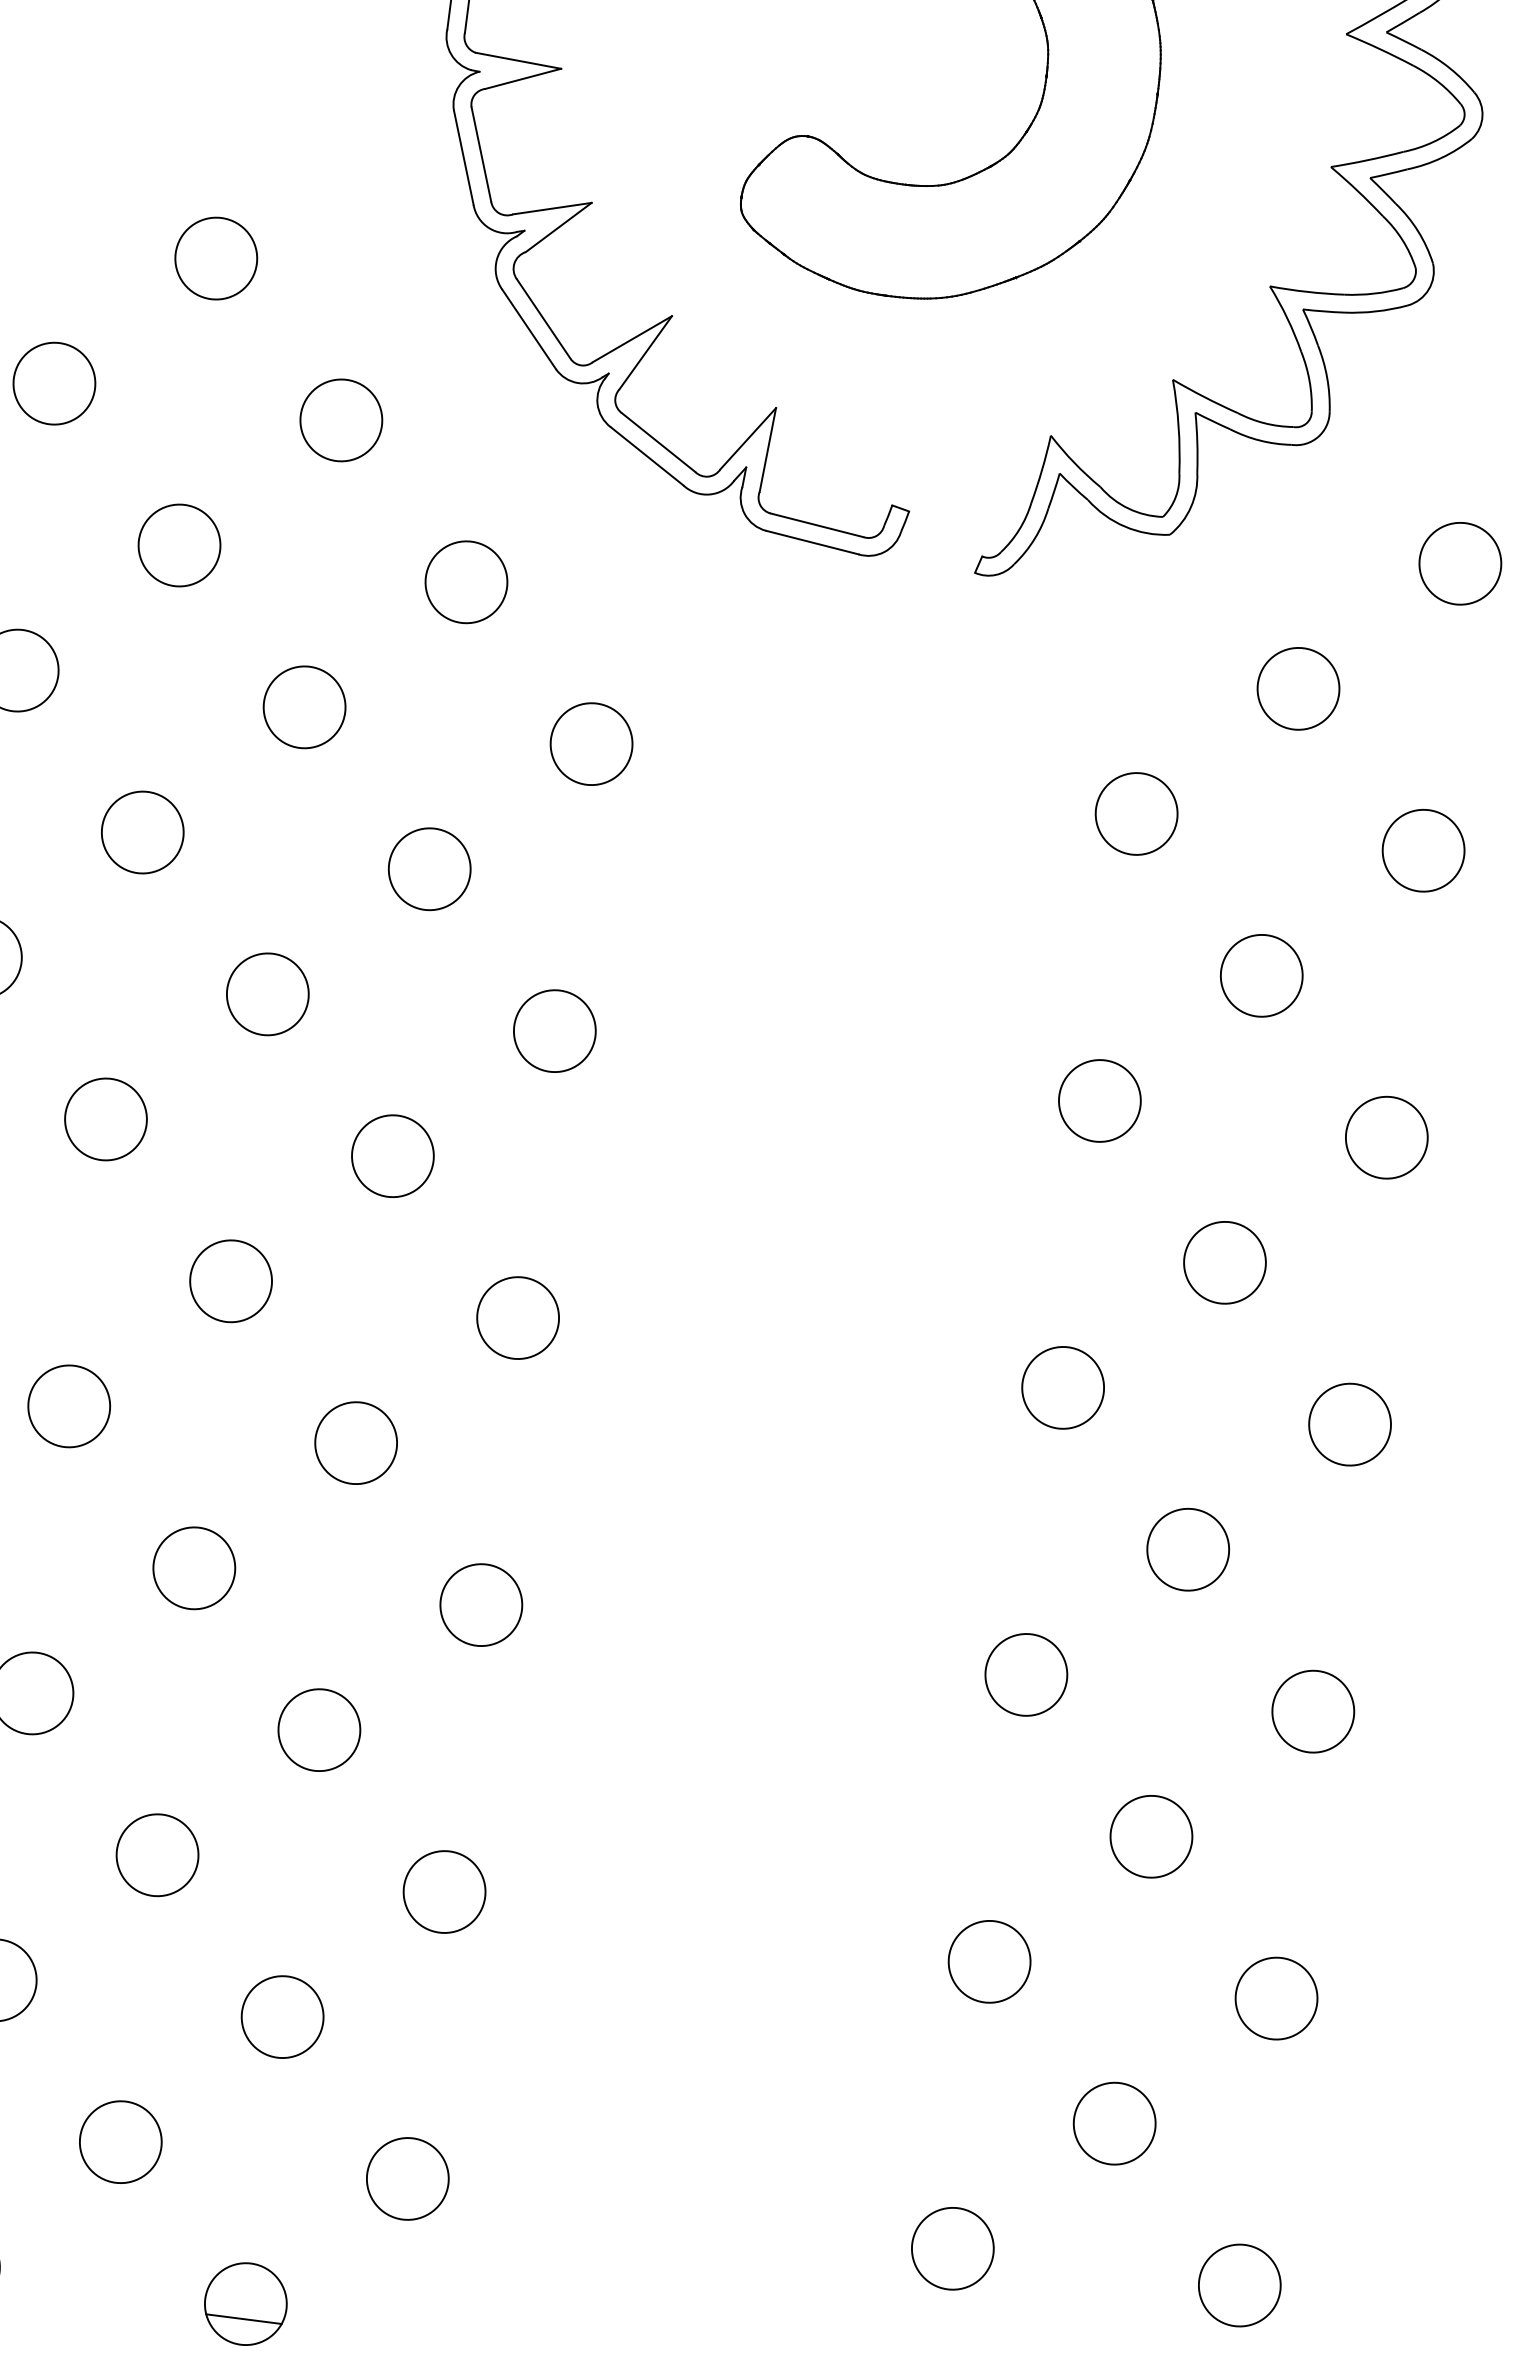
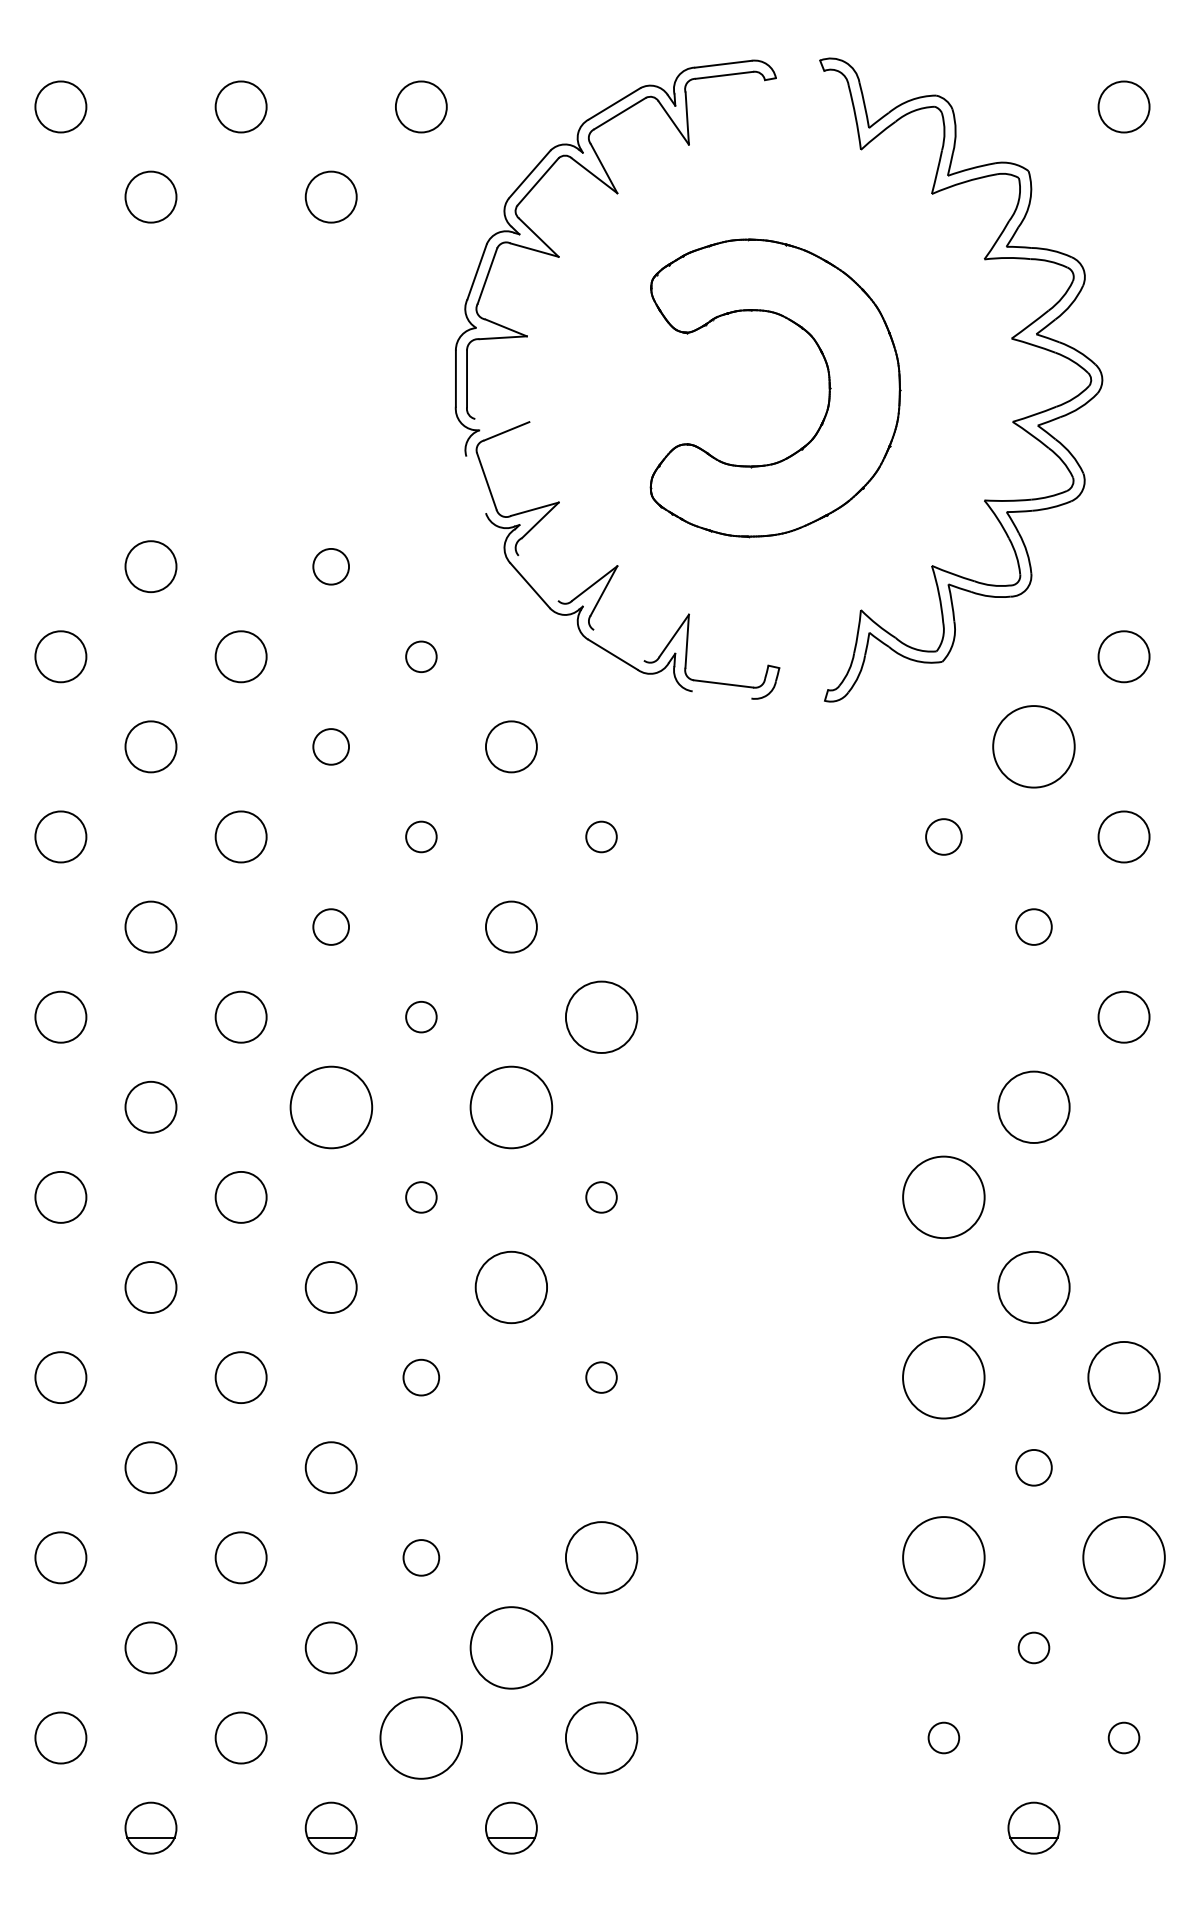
line: (518, 60) -> (502, 420), removed
line: (462, 157) -> (475, 484), removed
circle: (215, 258) -> (330, 566), size x0.7
line: (544, 318) -> (538, 577), removed
circle: (341, 420) -> (421, 656), size x0.6
line: (659, 442) -> (619, 645), removed
line: (811, 541) -> (721, 694), removed
circle: (178, 544) -> (330, 746), size x0.7
circle: (1297, 688) -> (1033, 746), size x1.6
circle: (304, 706) -> (421, 836), size x0.6
circle: (591, 743) -> (601, 836), size x0.6
circle: (1136, 813) -> (943, 836), size x0.7
circle: (141, 831) -> (330, 926), size x0.7
circle: (1261, 974) -> (1033, 926), size x0.7
circle: (268, 993) -> (421, 1016), size x0.6
circle: (554, 1029) -> (601, 1016), size x1.4
circle: (1099, 1099) -> (943, 1016), removed
circle: (104, 1118) -> (330, 1106), size x1.6
circle: (393, 1154) -> (511, 1106), size x1.6
circle: (1224, 1261) -> (1033, 1106), size x1.4
circle: (231, 1281) -> (421, 1197), size x0.6
circle: (517, 1318) -> (601, 1197), size x0.6
circle: (1062, 1386) -> (943, 1196), size x1.6
circle: (1349, 1424) -> (1123, 1197), removed
circle: (356, 1443) -> (511, 1287), size x1.4
circle: (1187, 1549) -> (1033, 1287), size x1.4
circle: (193, 1567) -> (420, 1377), size x0.7
circle: (481, 1604) -> (601, 1377), size x0.6
circle: (1025, 1674) -> (943, 1377), size x1.6
circle: (1312, 1711) -> (1123, 1377), size x1.4
circle: (319, 1729) -> (511, 1467), removed
circle: (1150, 1836) -> (1033, 1467), size x0.7
circle: (157, 1854) -> (421, 1557), size x0.7
circle: (444, 1891) -> (601, 1557), size x1.4
circle: (989, 1961) -> (943, 1557), size x1.6
circle: (1275, 1997) -> (1123, 1557), size x1.6
circle: (281, 2016) -> (510, 1647), size x1.6
circle: (1114, 2122) -> (1033, 1647), size x0.6
circle: (121, 2141) -> (421, 1737), size x1.6
circle: (407, 2178) -> (601, 1737), size x1.4
circle: (952, 2247) -> (943, 1737), size x0.6
circle: (1239, 2284) -> (1123, 1737), size x0.6

